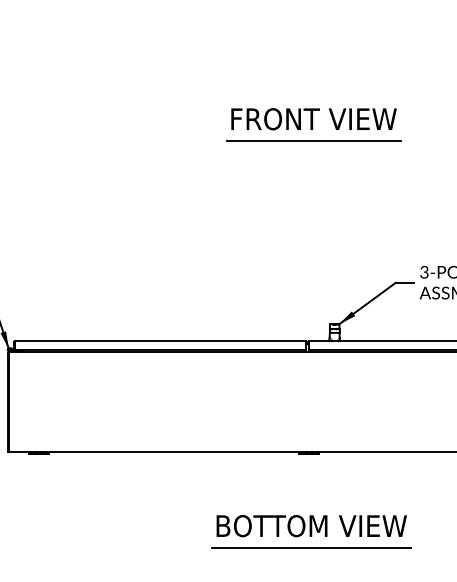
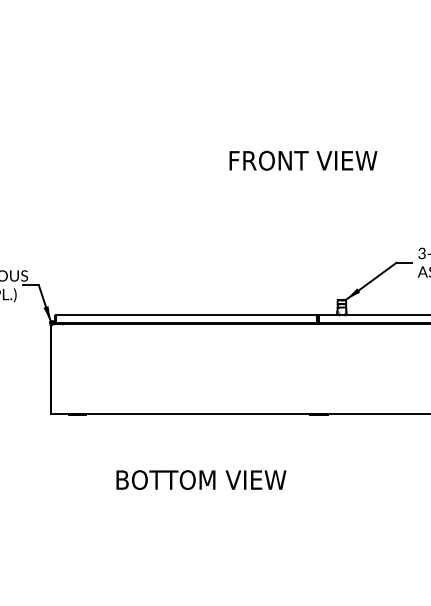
text: (314, 118) -> (303, 160), moved
line: (312, 140) -> (322, 135), removed
text: (311, 525) -> (201, 479), moved
line: (311, 547) -> (321, 499), removed

